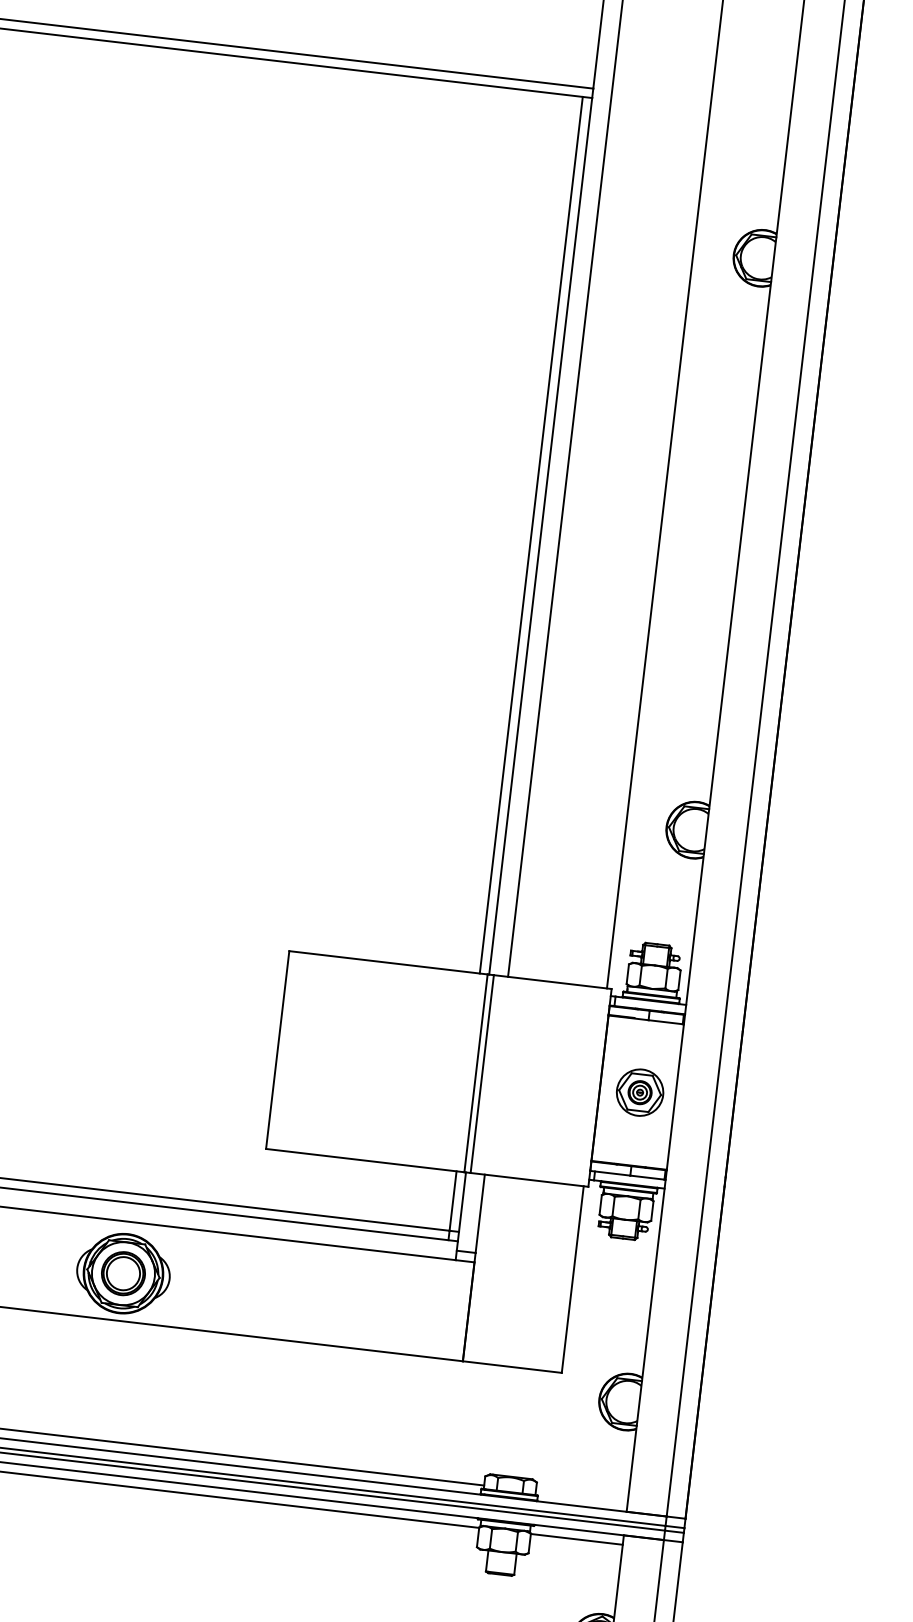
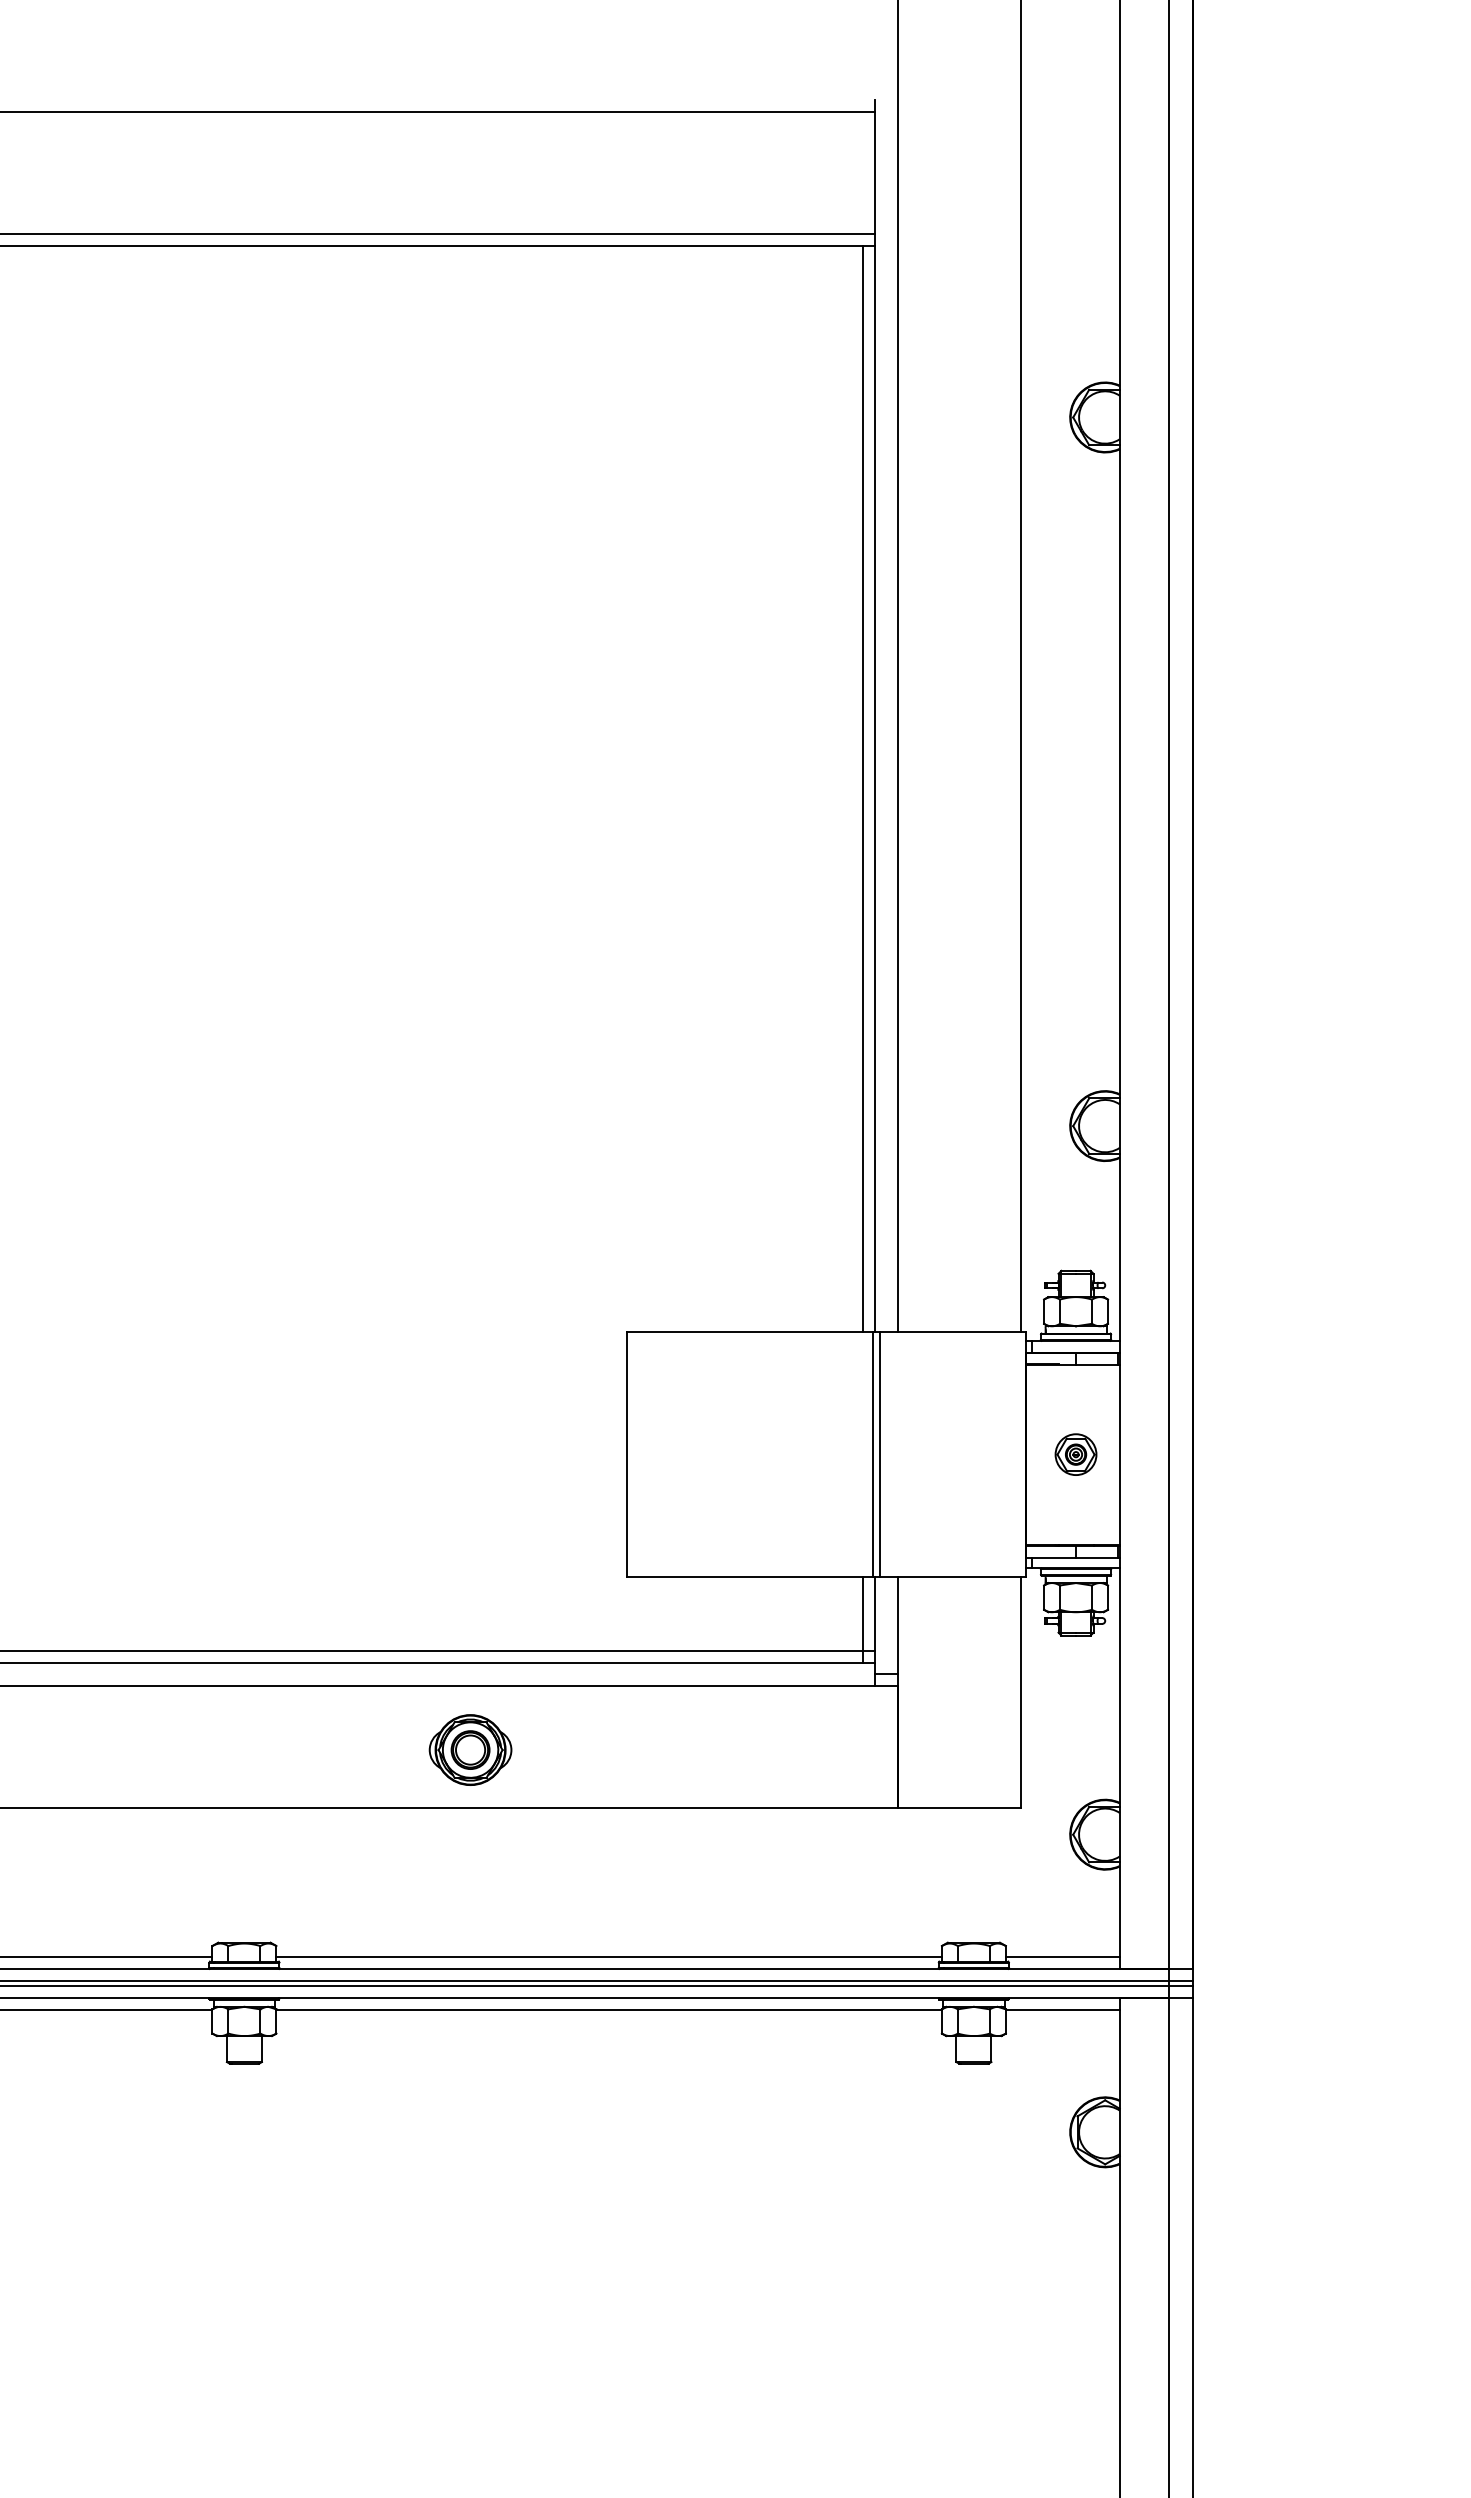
part: (639, 1092) -> (1075, 1454), size x0.71
part: (123, 1273) -> (470, 1749), size x0.71
line: (581, 1497) -> (1062, 1957), added

